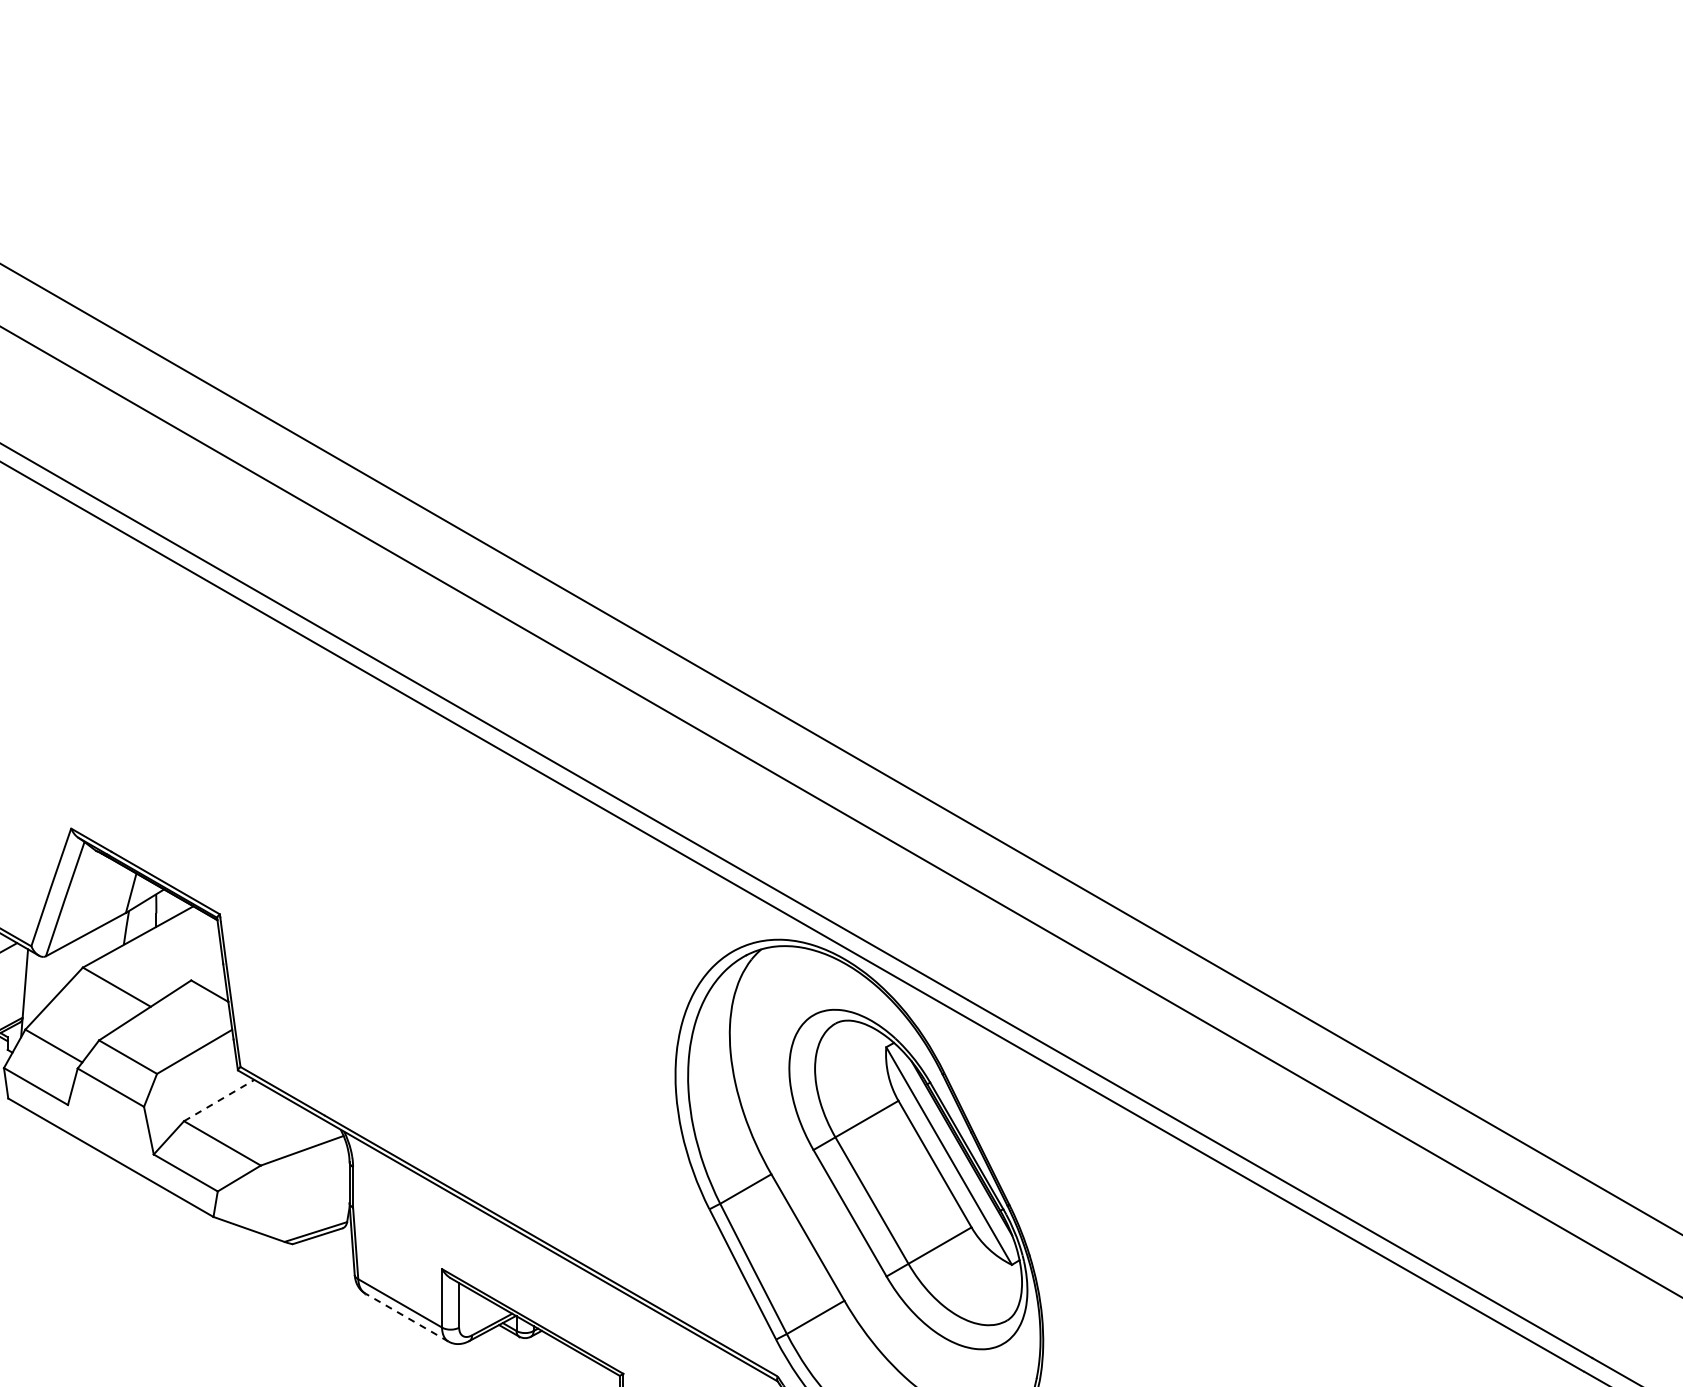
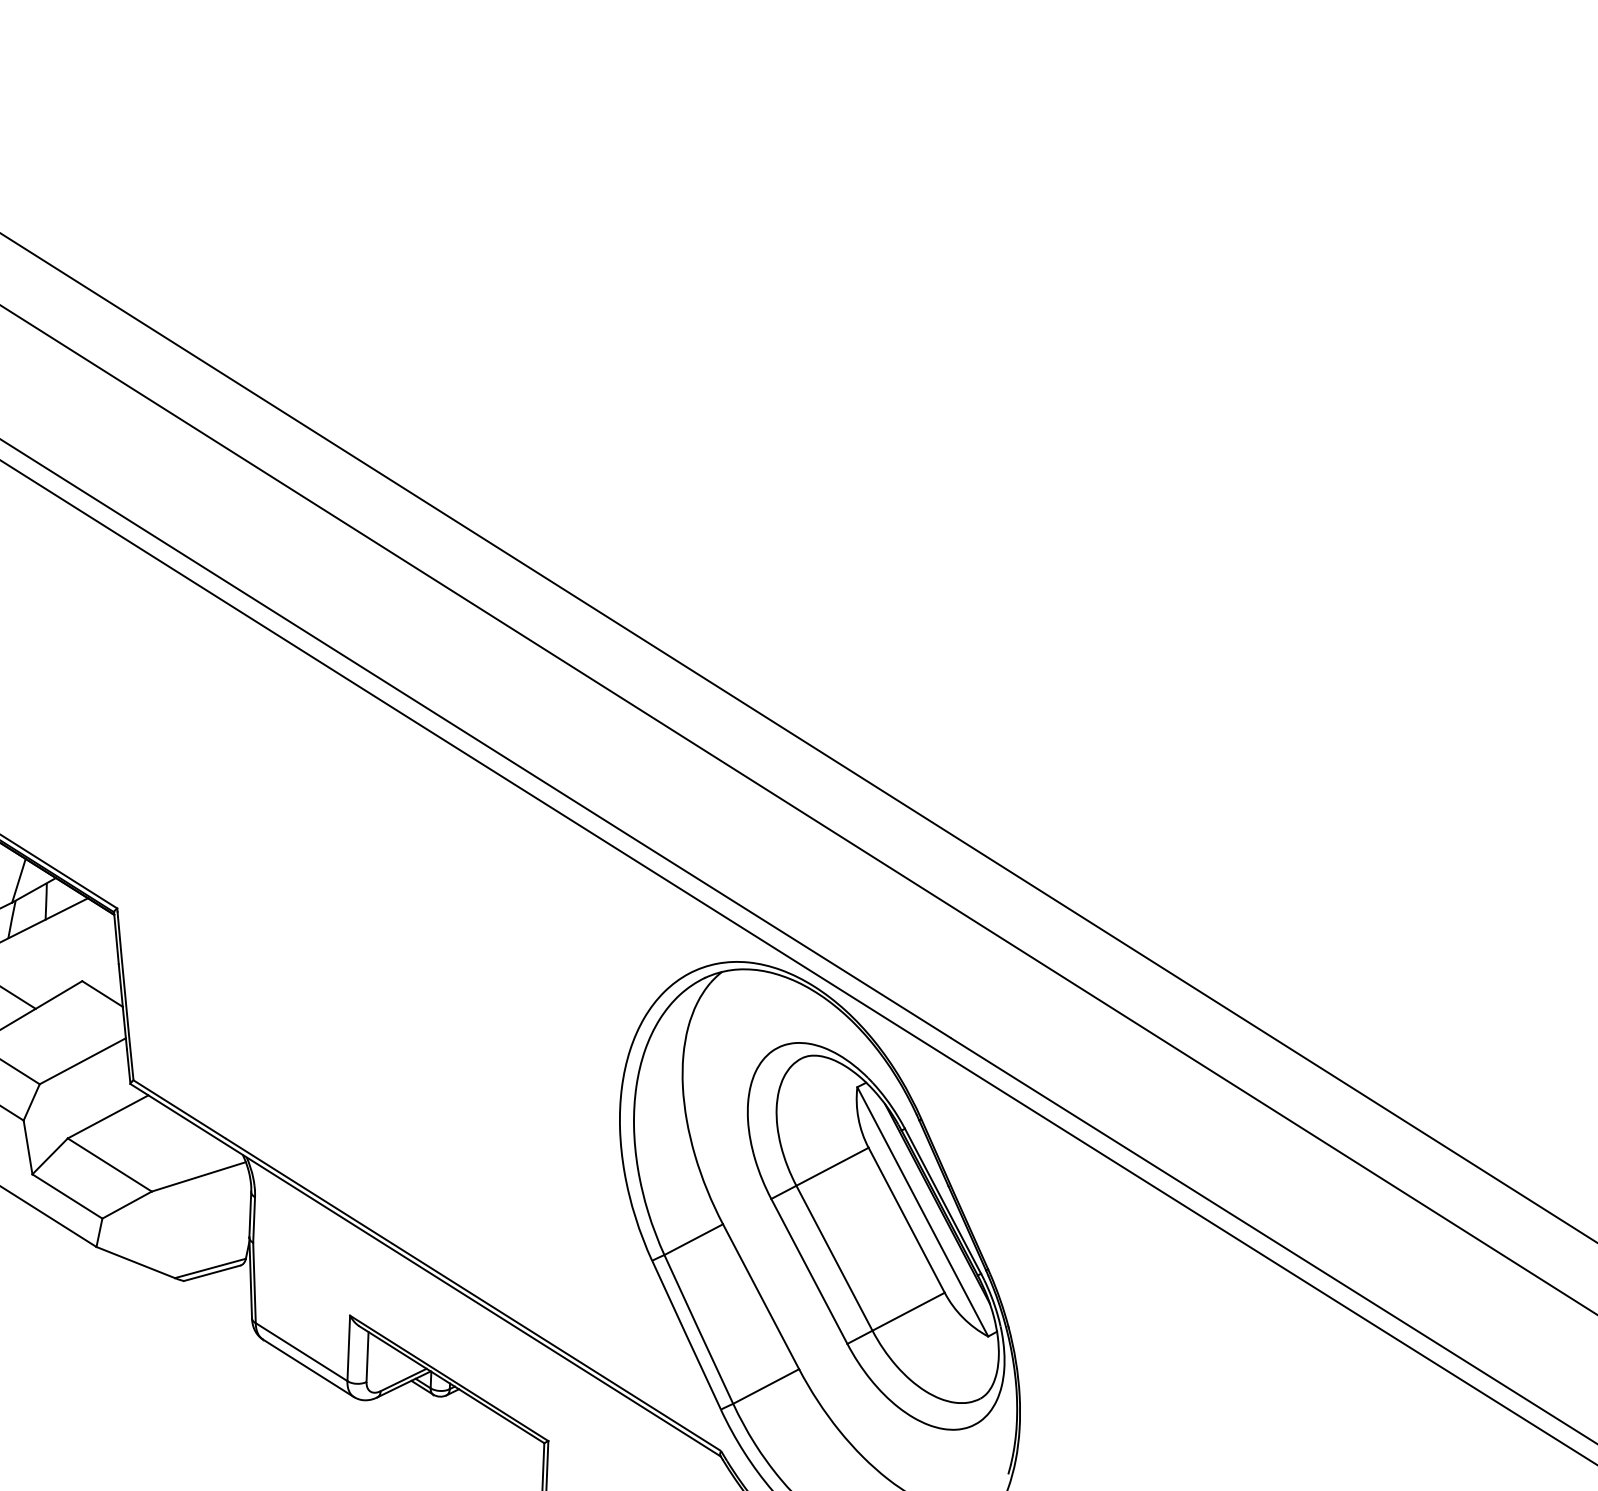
line: (219, 1100) -> (108, 1116), dashed -> solid
line: (406, 1317) -> (308, 1368), dashed -> solid

